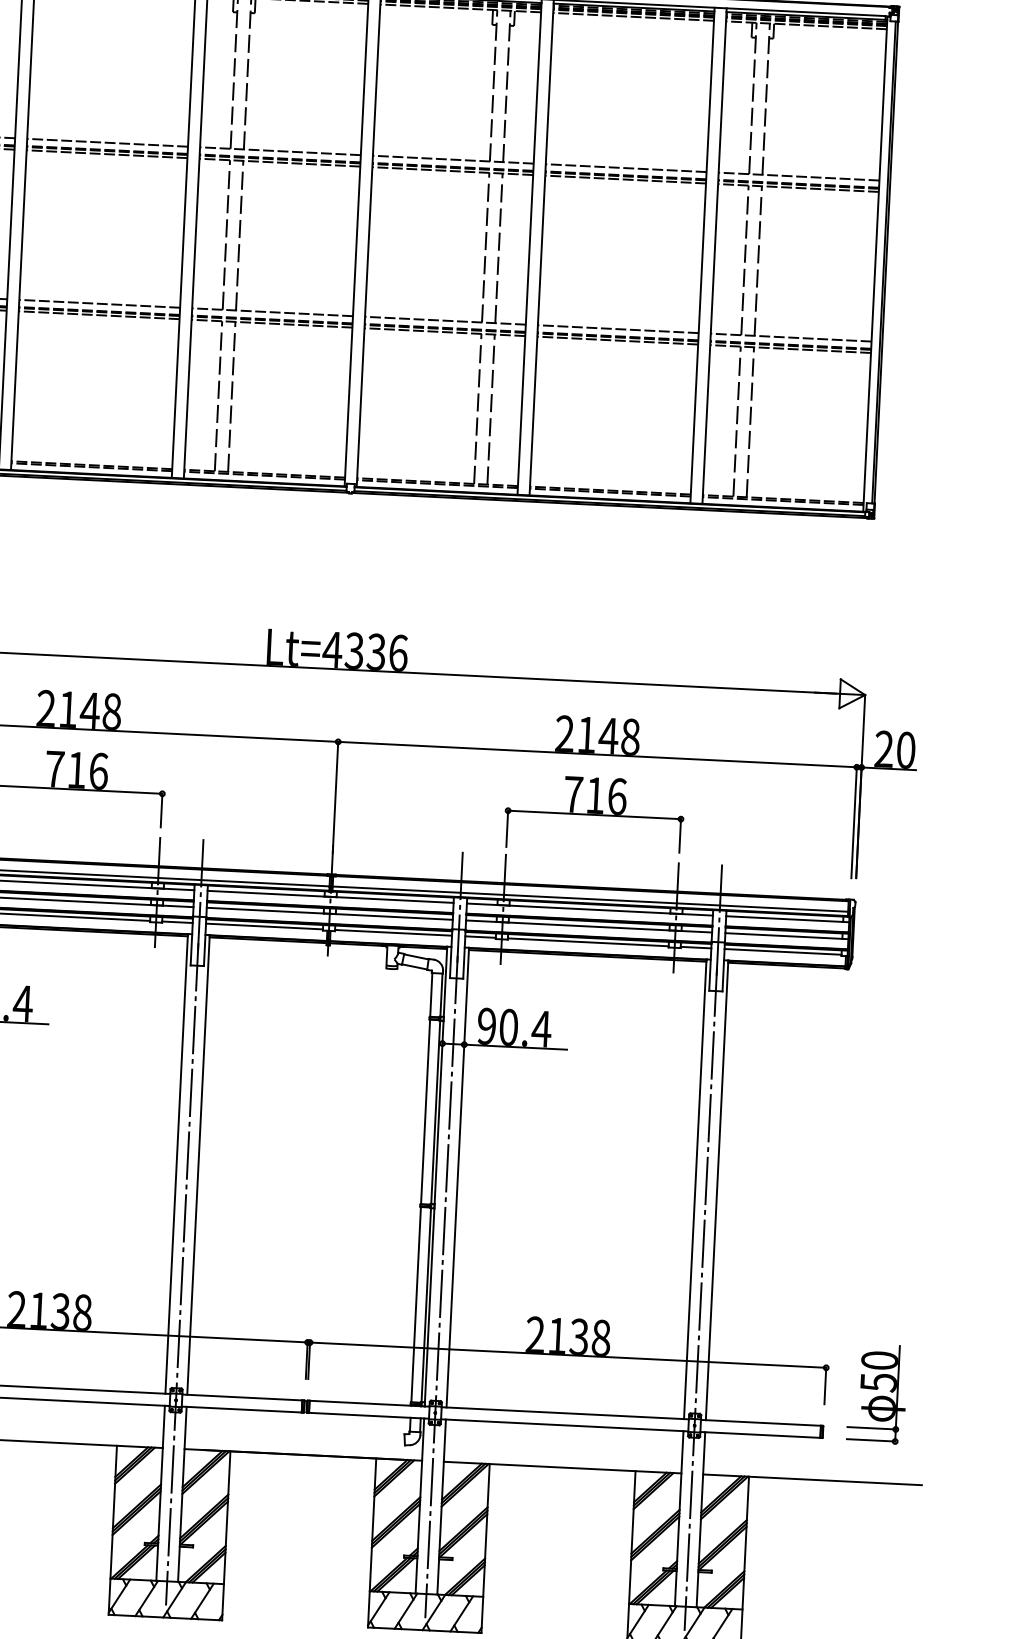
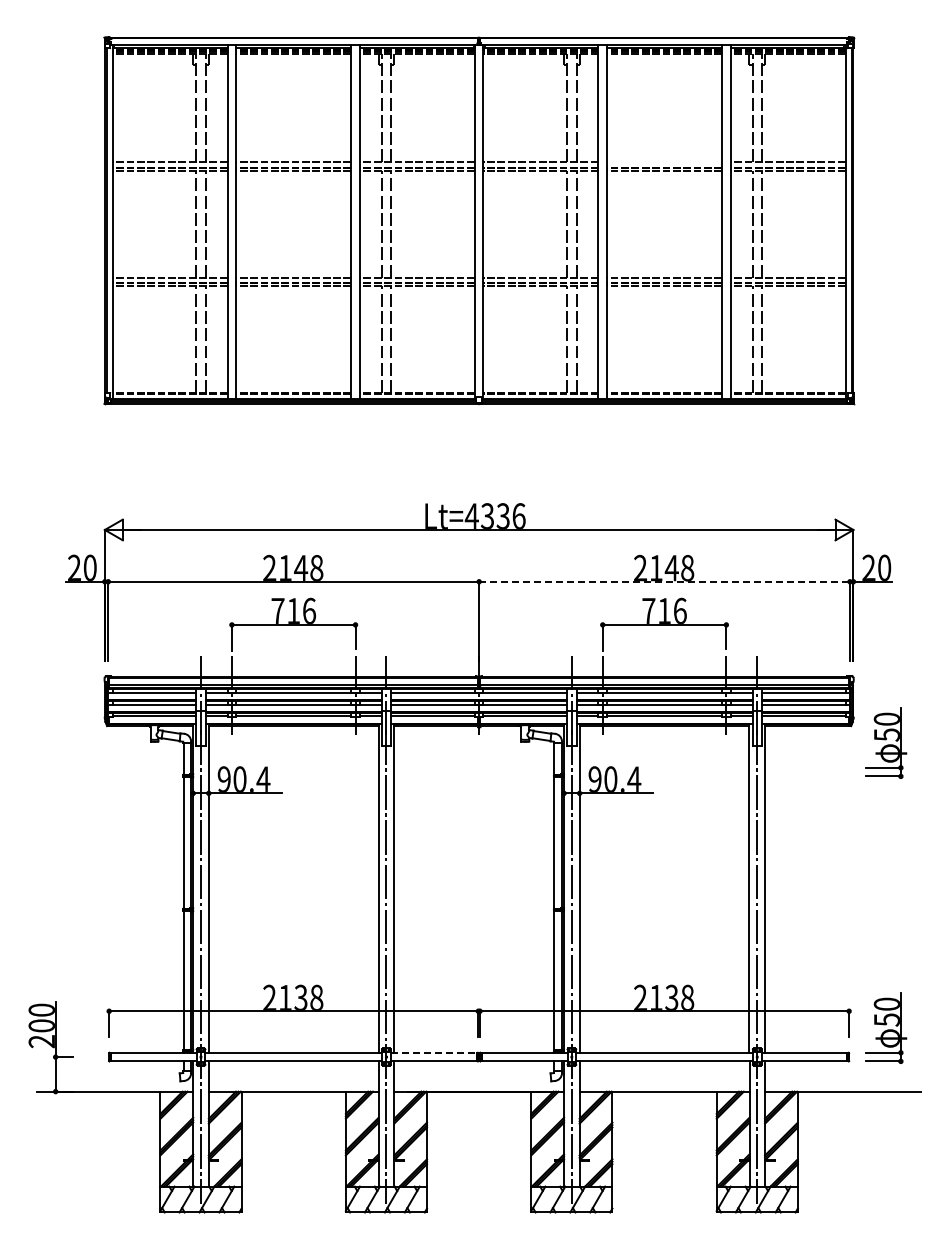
line: (626, 168) -> (664, 162), removed
line: (598, 754) -> (665, 581), solid -> dashed
part: (896, 994) -> (886, 742), added
line: (242, 1397) -> (433, 1052), solid -> dashed

